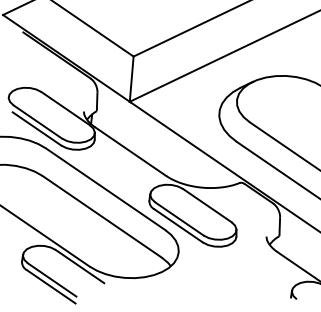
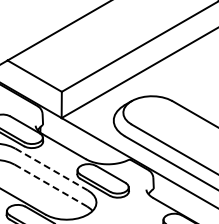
line: (105, 189) -> (51, 169), solid -> dashed
line: (101, 216) -> (50, 185), solid -> dashed

